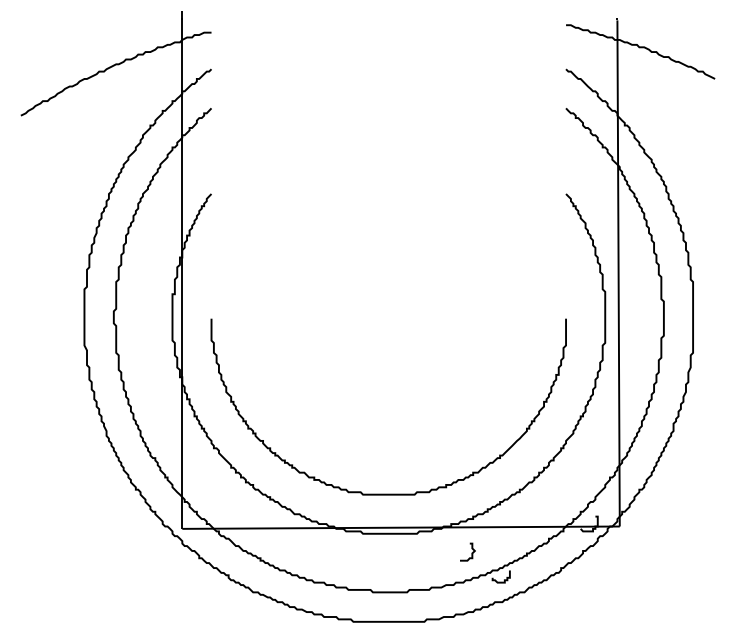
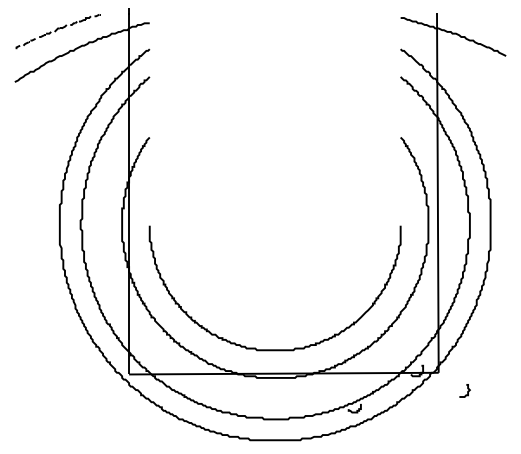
part: (82, 44) -> (58, 31), added
curve: (471, 552) -> (467, 391), moved

